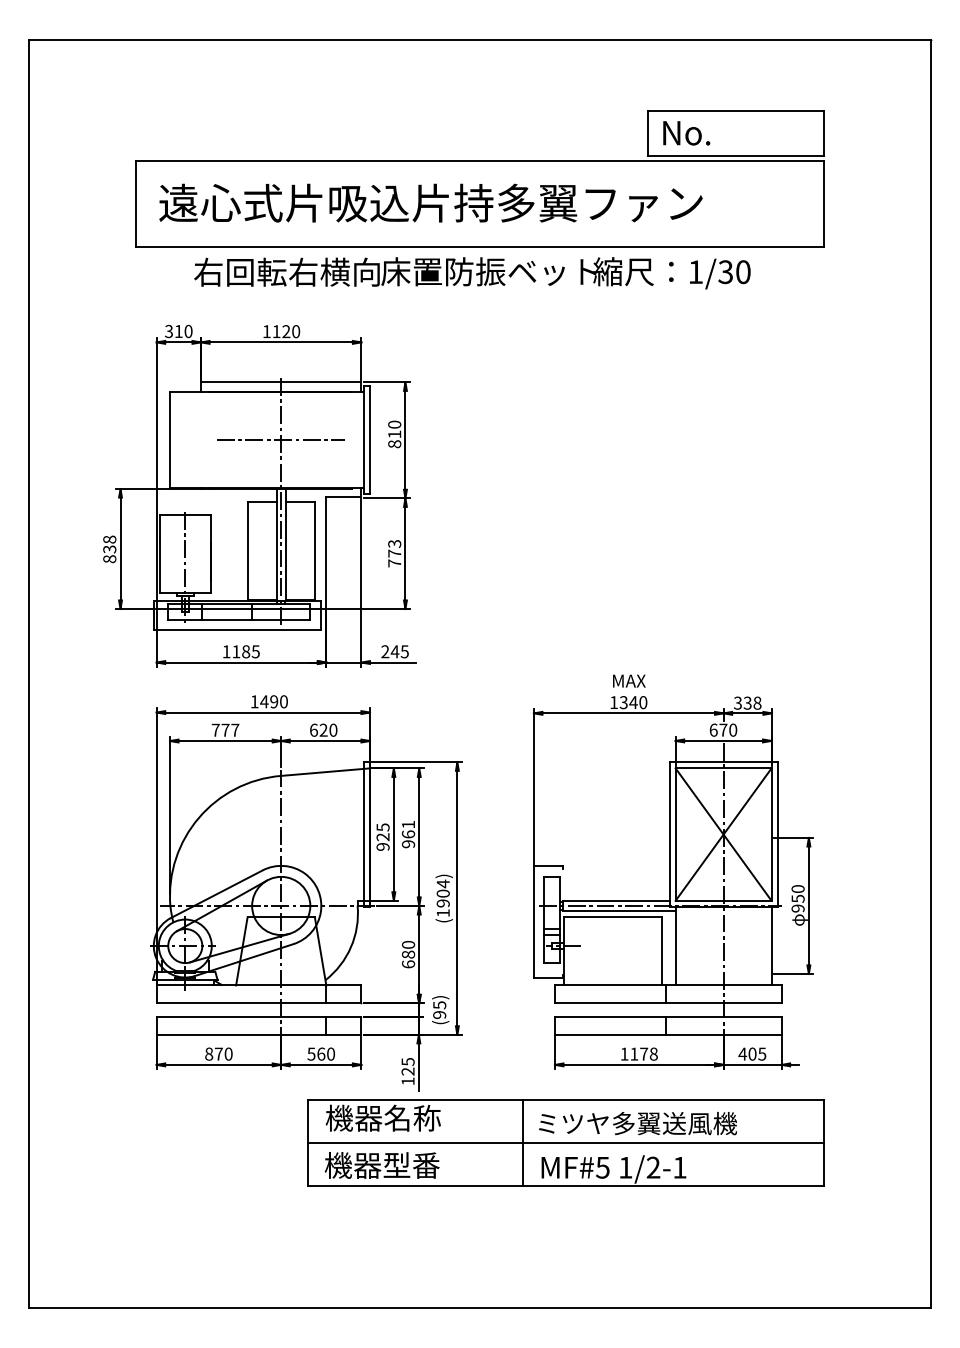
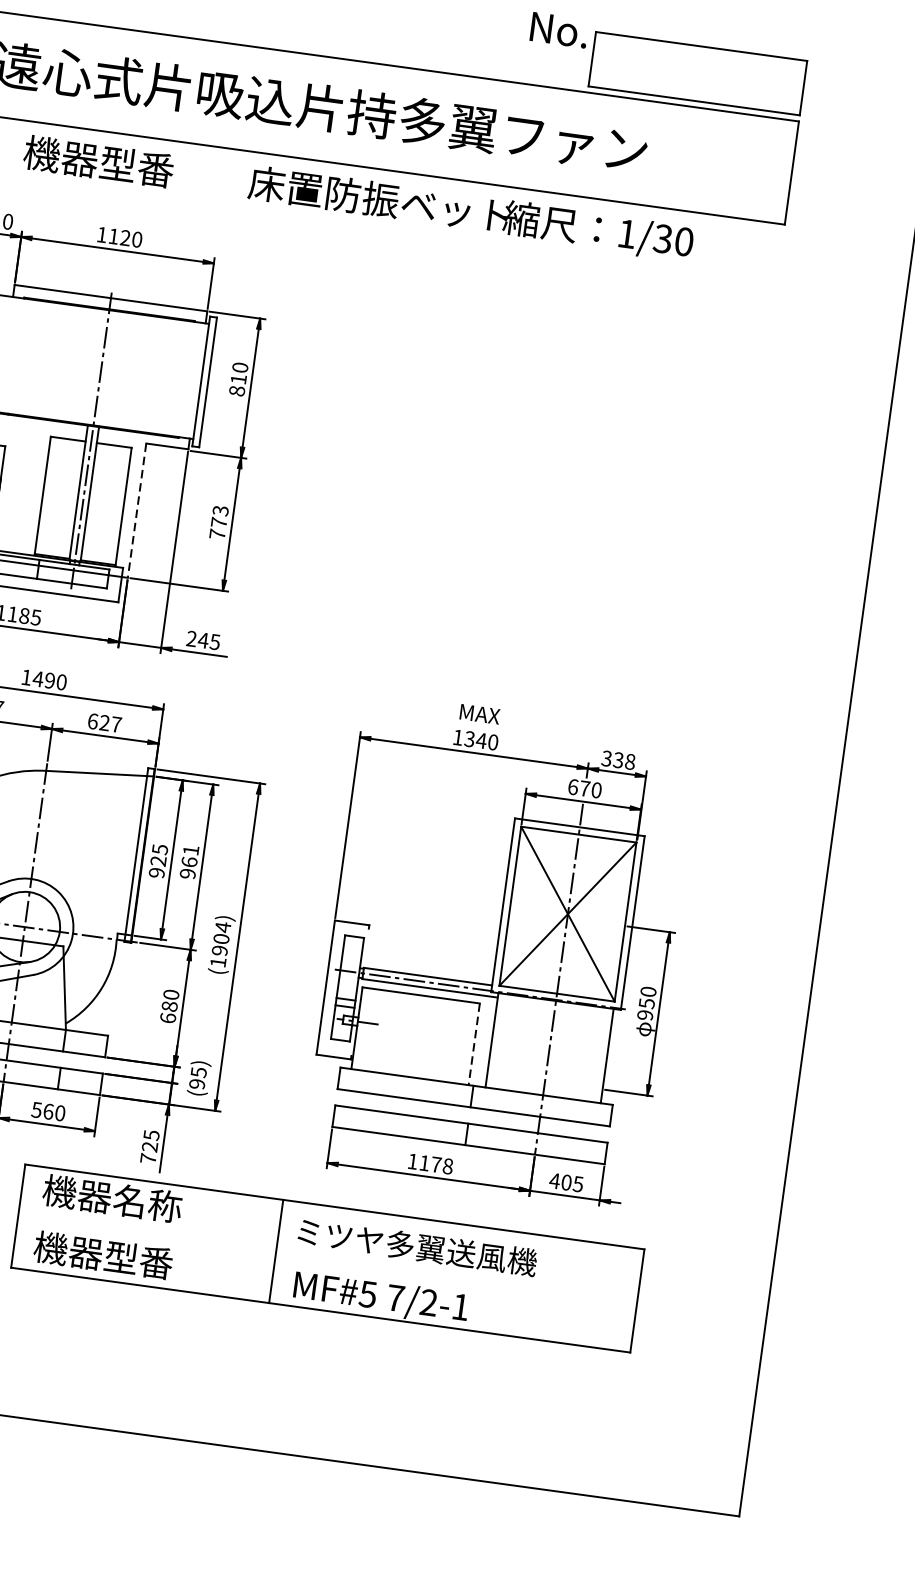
text: (686, 133) -> (559, 30), moved
text: (286, 271) -> (135, 165), 右回転右横向 -> 機器型番
line: (280, 440) -> (100, 367), removed
line: (326, 553) -> (137, 511), solid -> dashed
text: (333, 729) -> (116, 723), 620 -> 627
line: (661, 951) -> (474, 1044), solid -> dashed
text: (407, 1081) -> (147, 1158), 125 -> 725
line: (565, 1142) -> (327, 1258), removed
text: (625, 1167) -> (395, 1297), 1/2-1 -> 7/2-1

